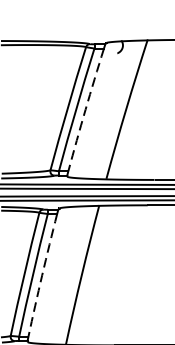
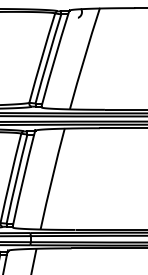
arc: (85, 109) -> (54, 58), dashed -> solid
arc: (42, 275) -> (23, 179), dashed -> solid

